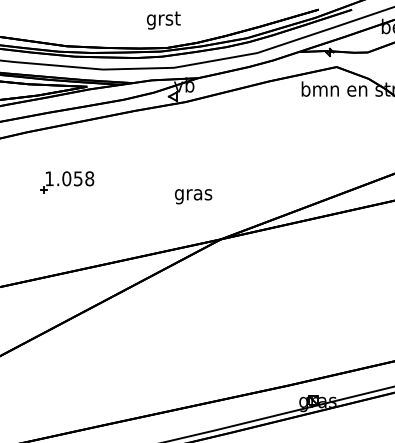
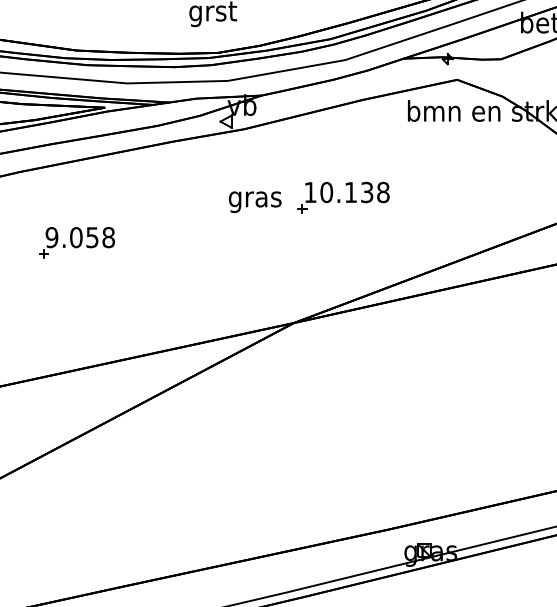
part: (255, 150) -> (342, 197), added
text: (49, 178) -> (51, 237), 1.058 -> 9.058
text: (193, 196) -> (255, 201), moved

